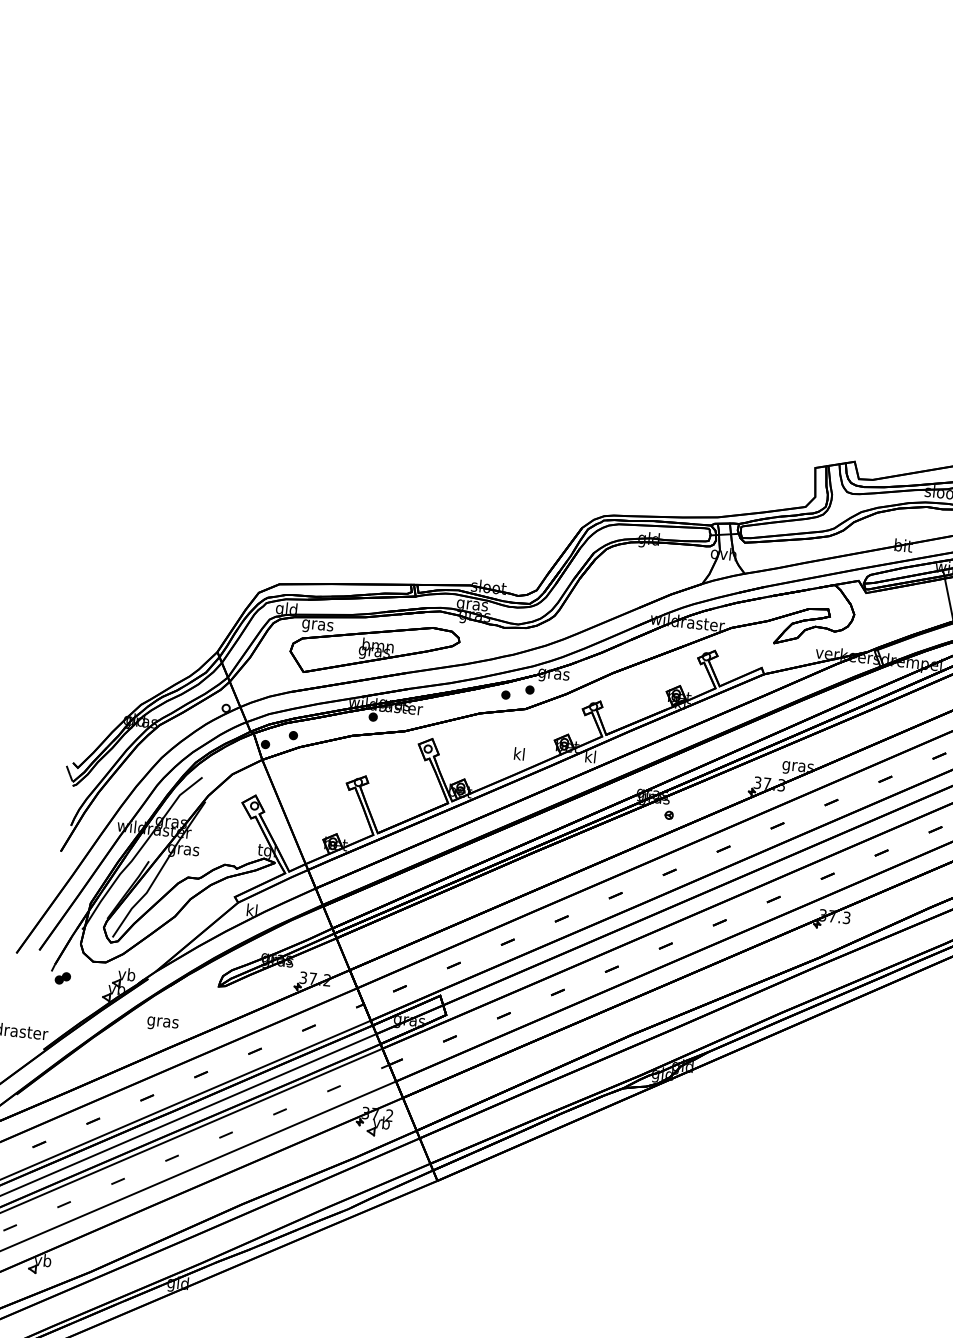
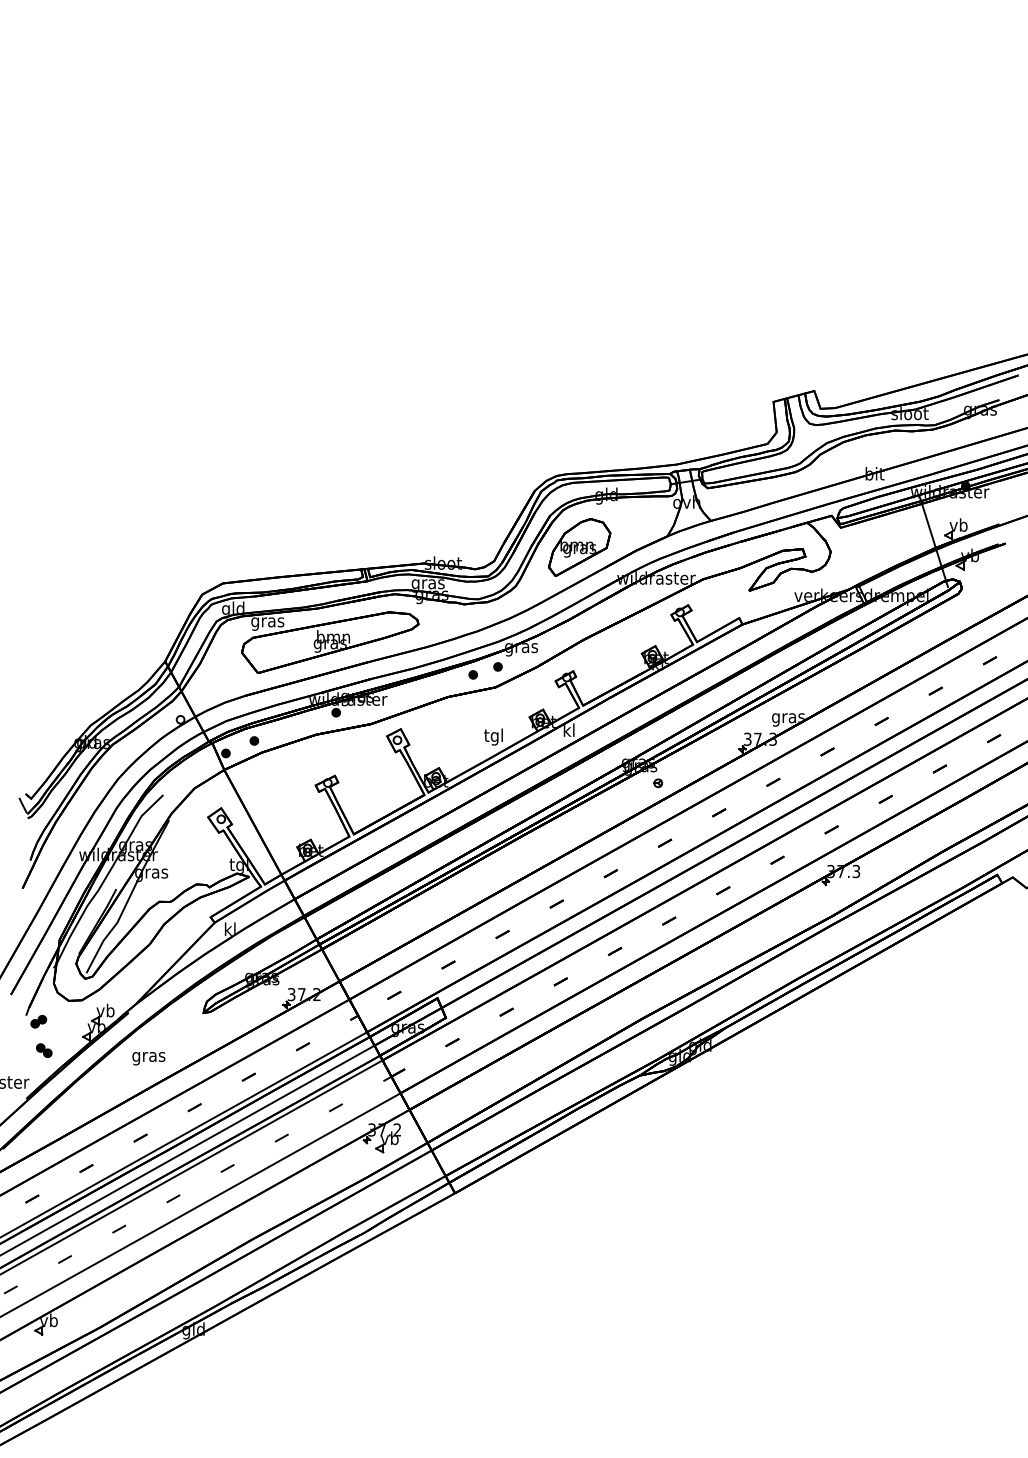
part: (618, 585) -> (579, 547), added
text: (518, 755) -> (493, 736), kl -> tgl
part: (65, 1006) -> (44, 1050), added

